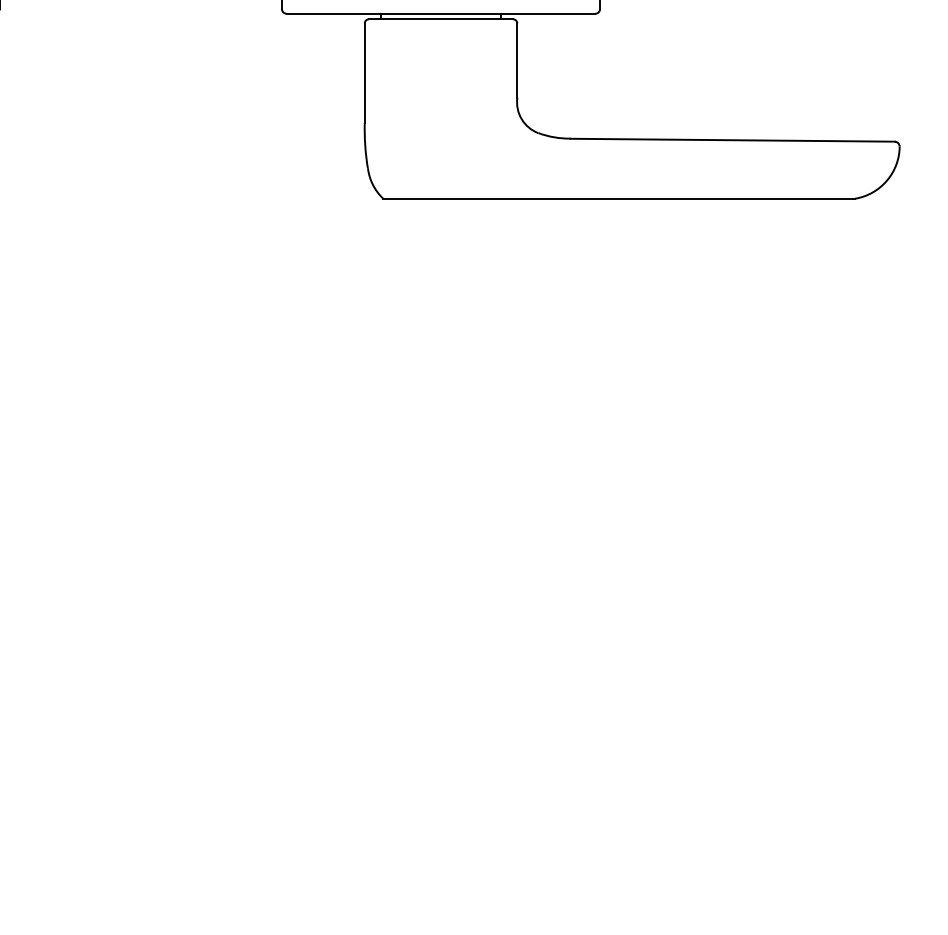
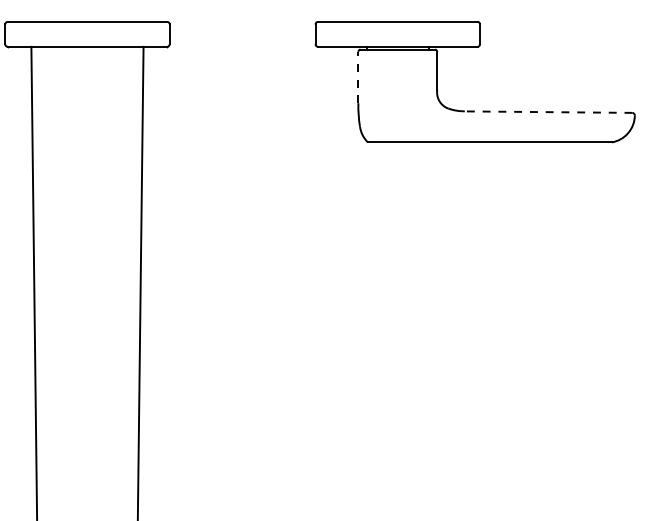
line: (364, 73) -> (358, 77), solid -> dashed
line: (732, 140) -> (548, 112), solid -> dashed

